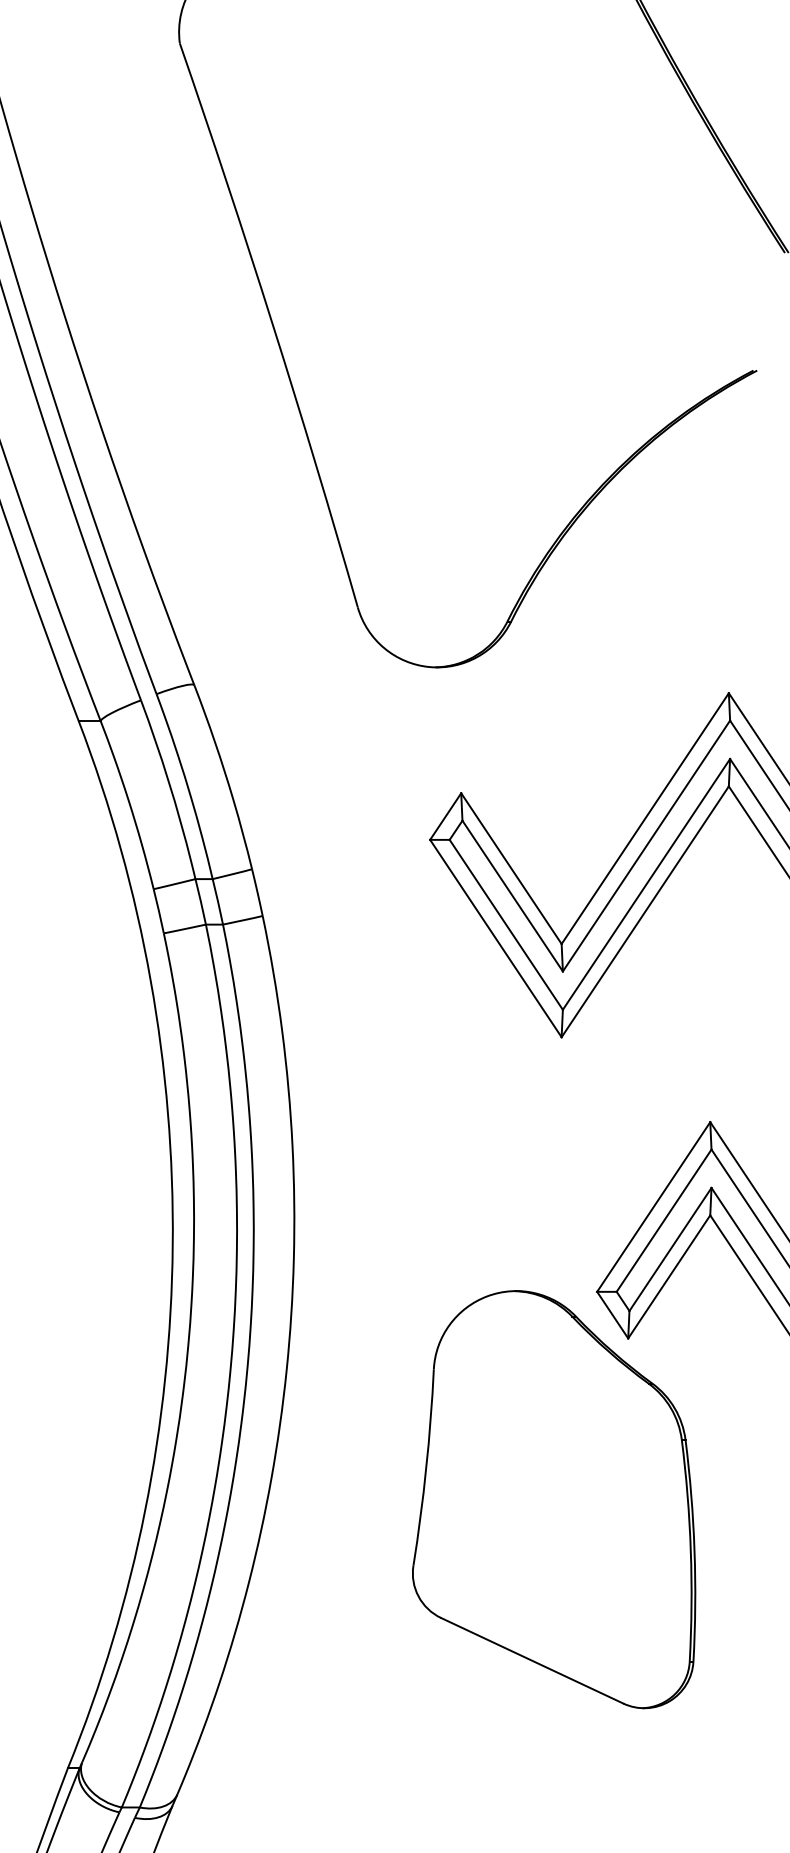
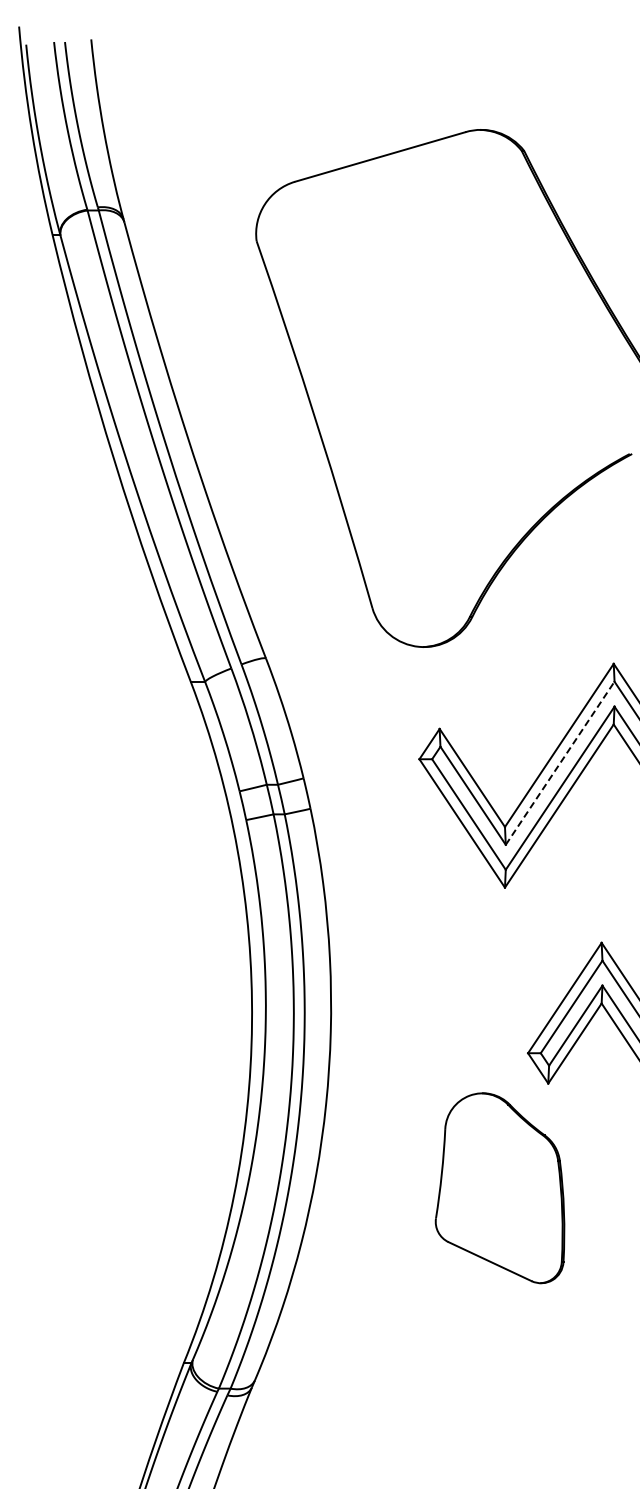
line: (646, 844) -> (560, 762), solid -> dashed
part: (553, 1498) -> (499, 1187), size x0.7

